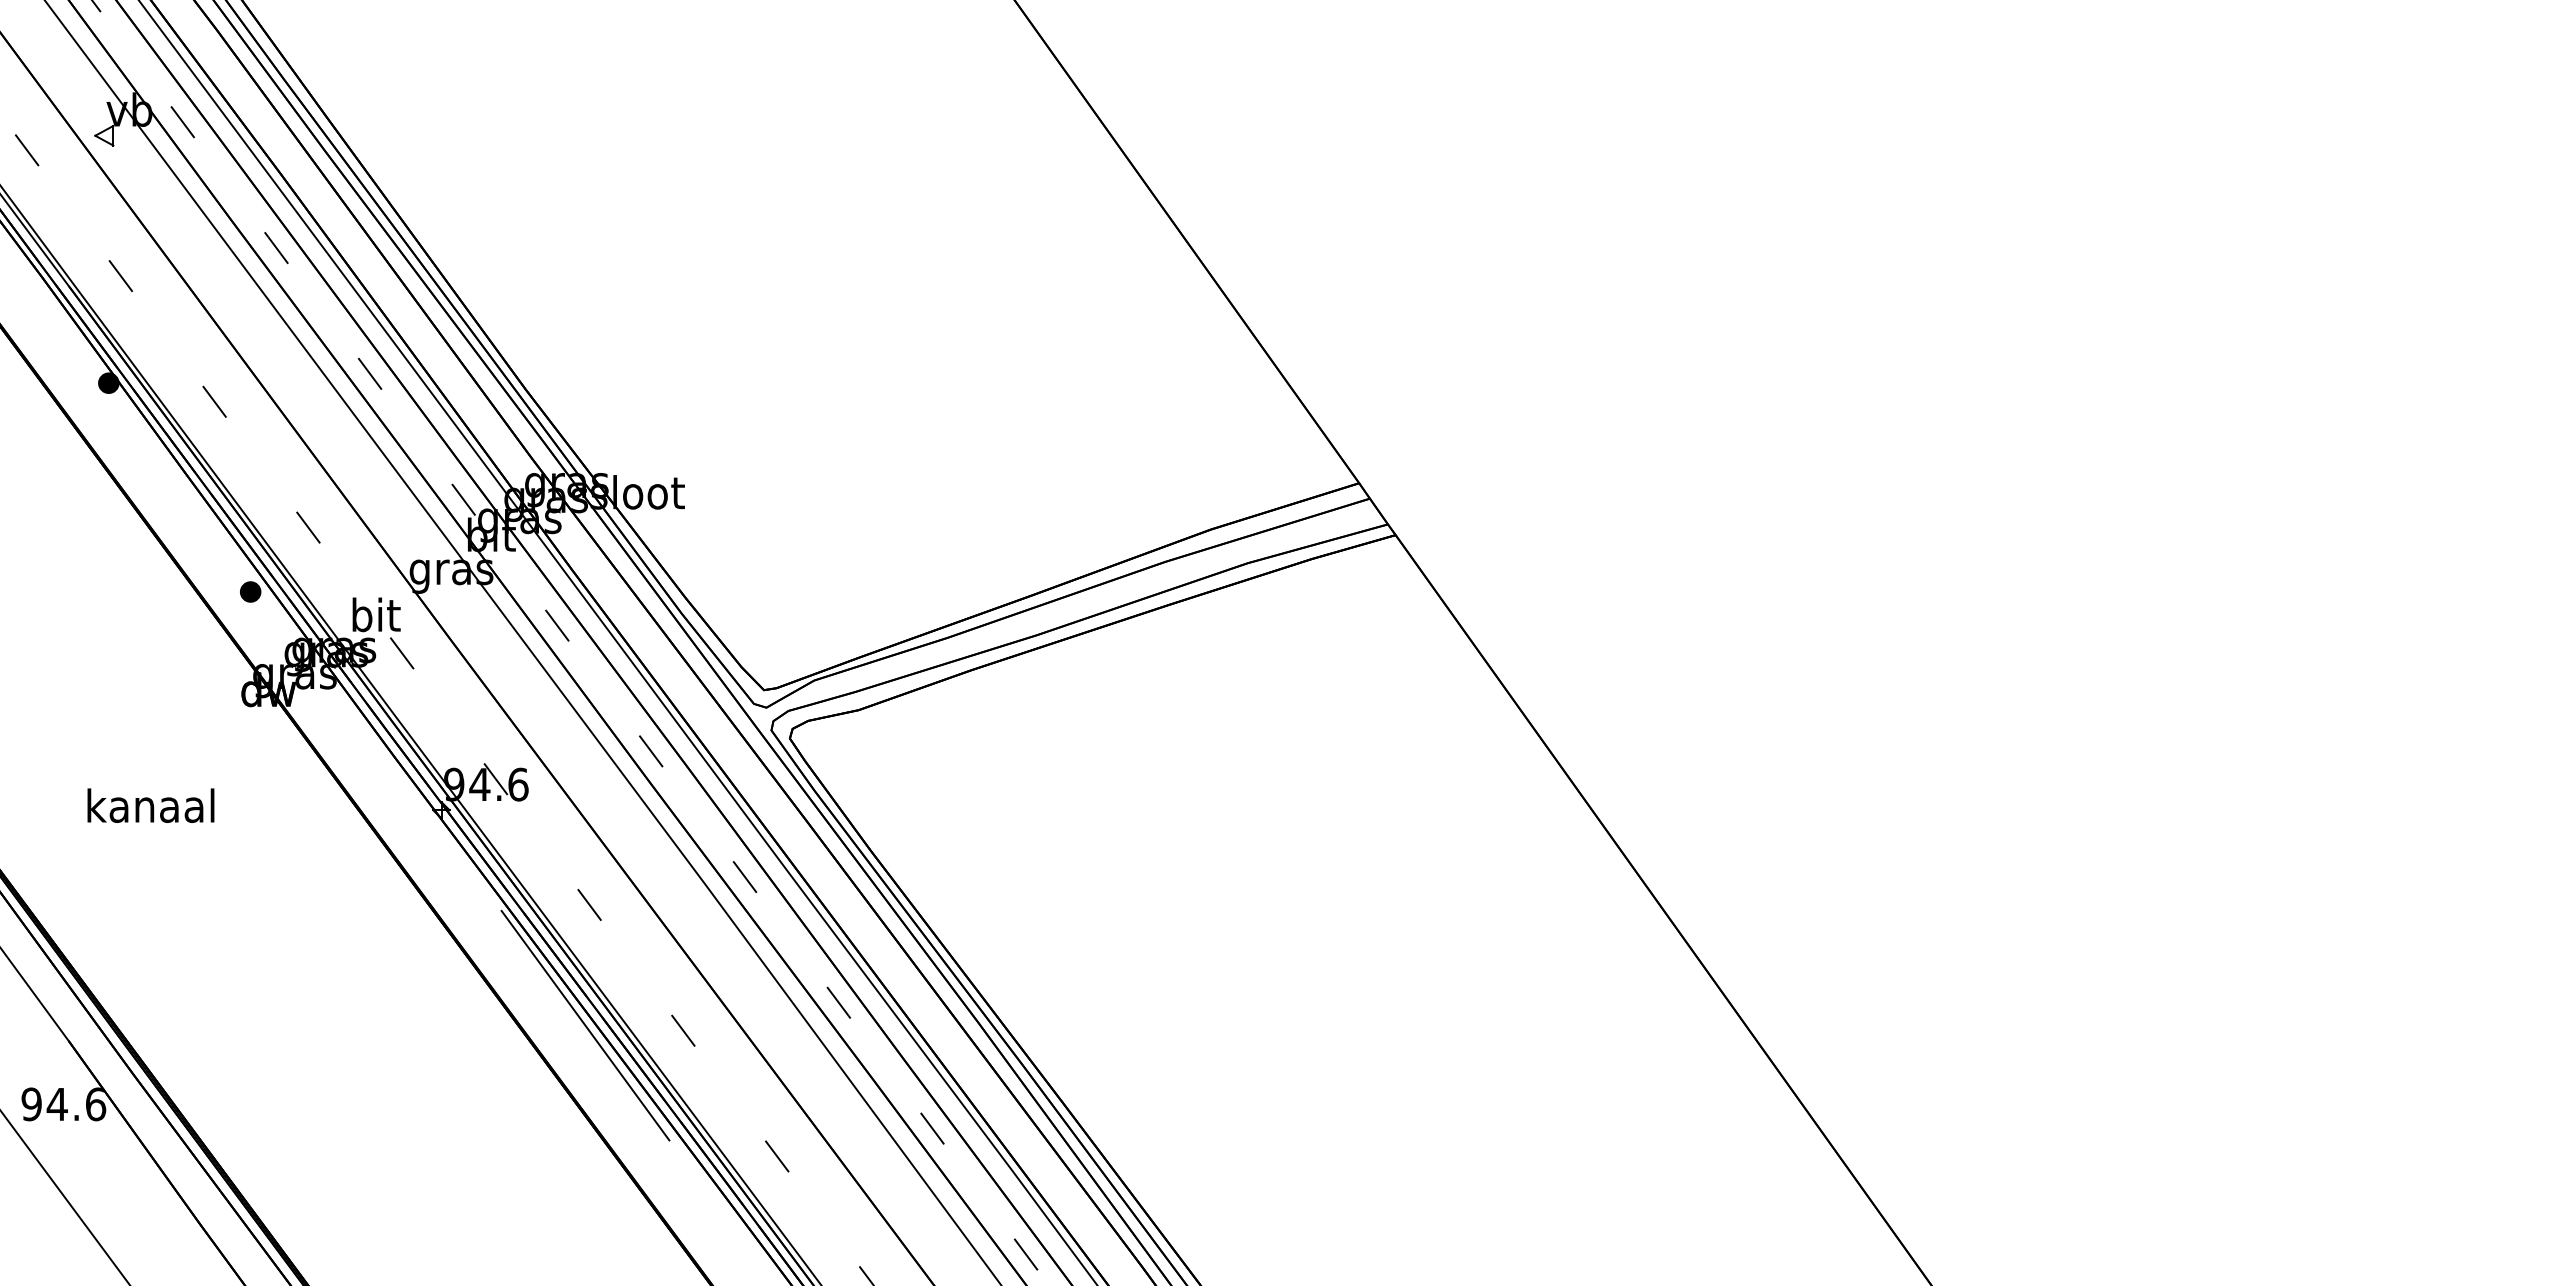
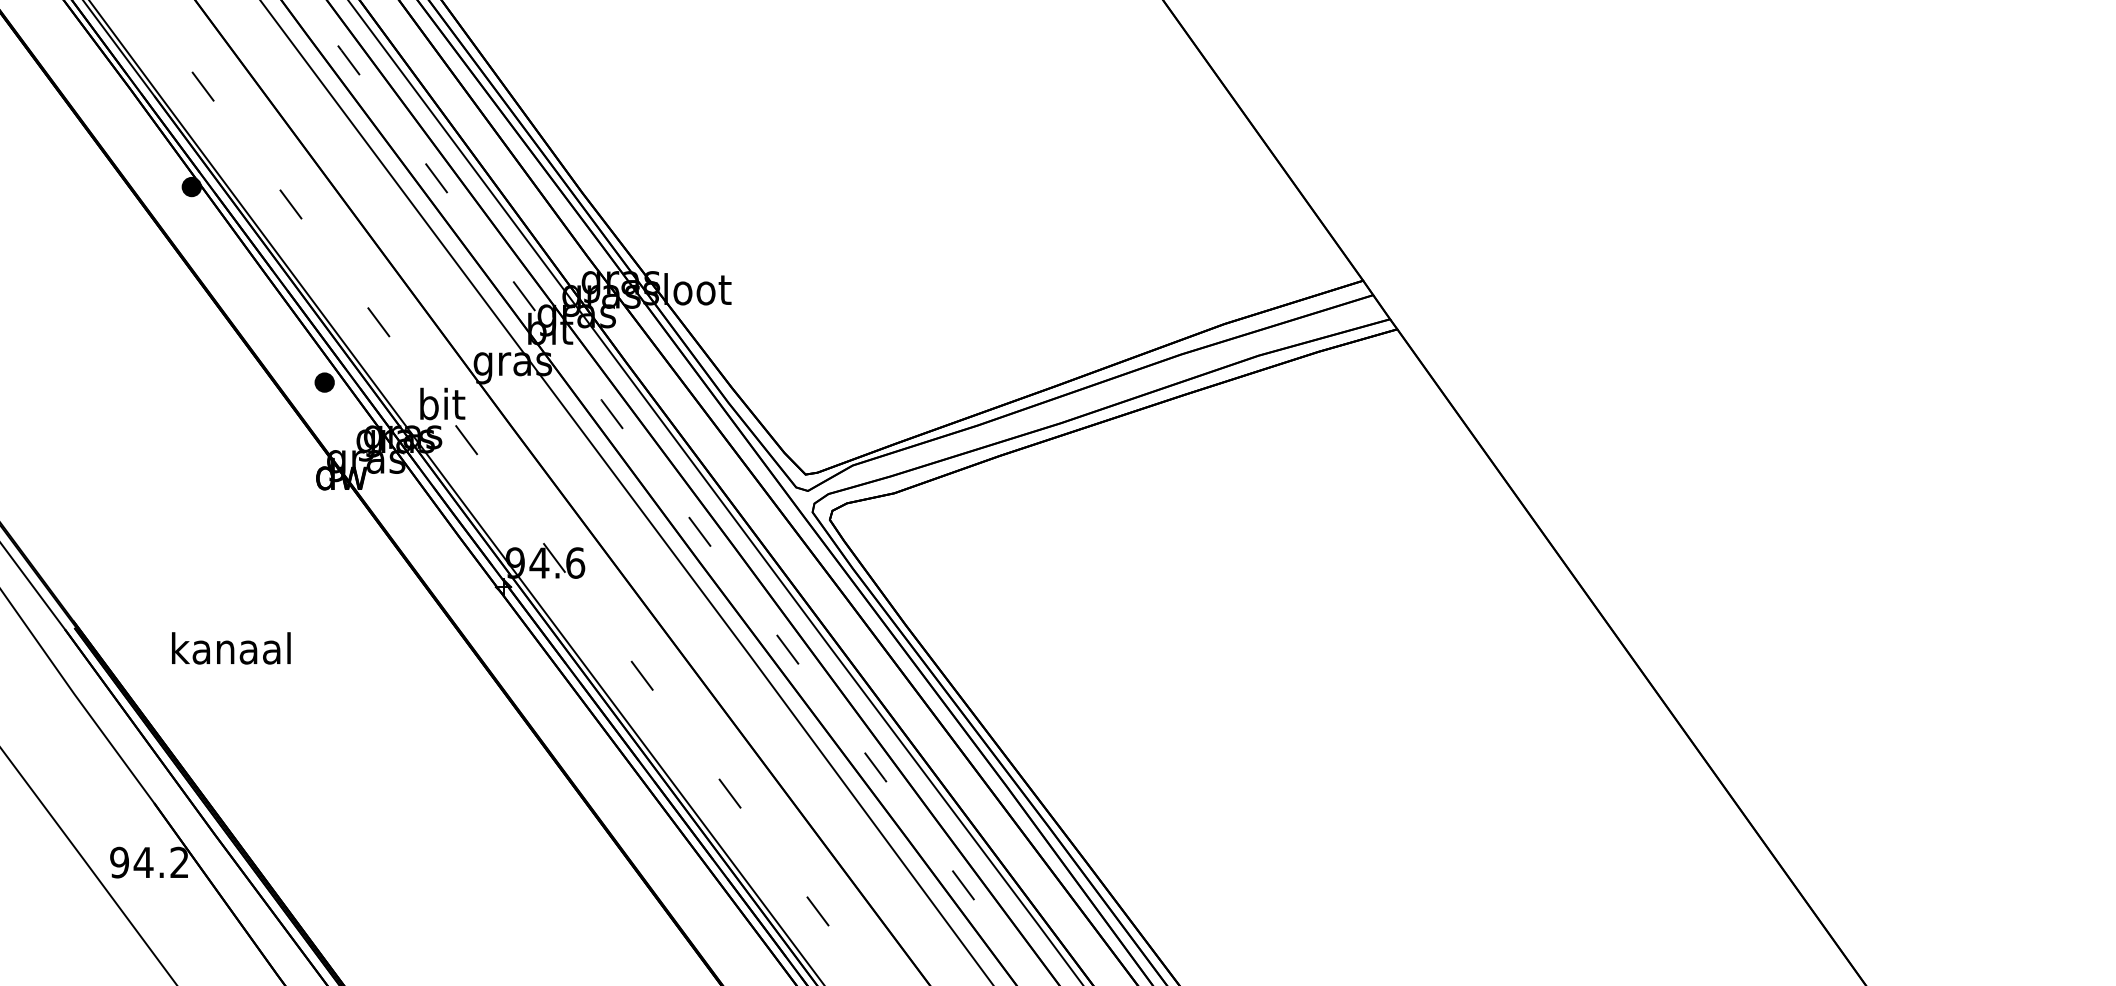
text: (150, 805) -> (230, 648), moved
line: (585, 1025) -> (638, 788), removed
text: (96, 1104) -> (180, 862), 94.6 -> 94.2

